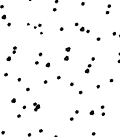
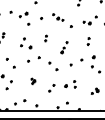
part: (34, 27) -> (19, 17), size x1.67
part: (66, 53) -> (45, 38), size x0.62
part: (36, 107) -> (33, 81), moved

